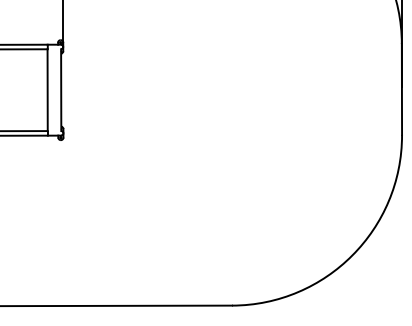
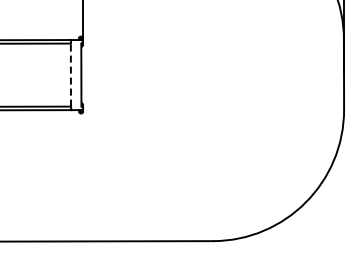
line: (47, 90) -> (70, 75), solid -> dashed

